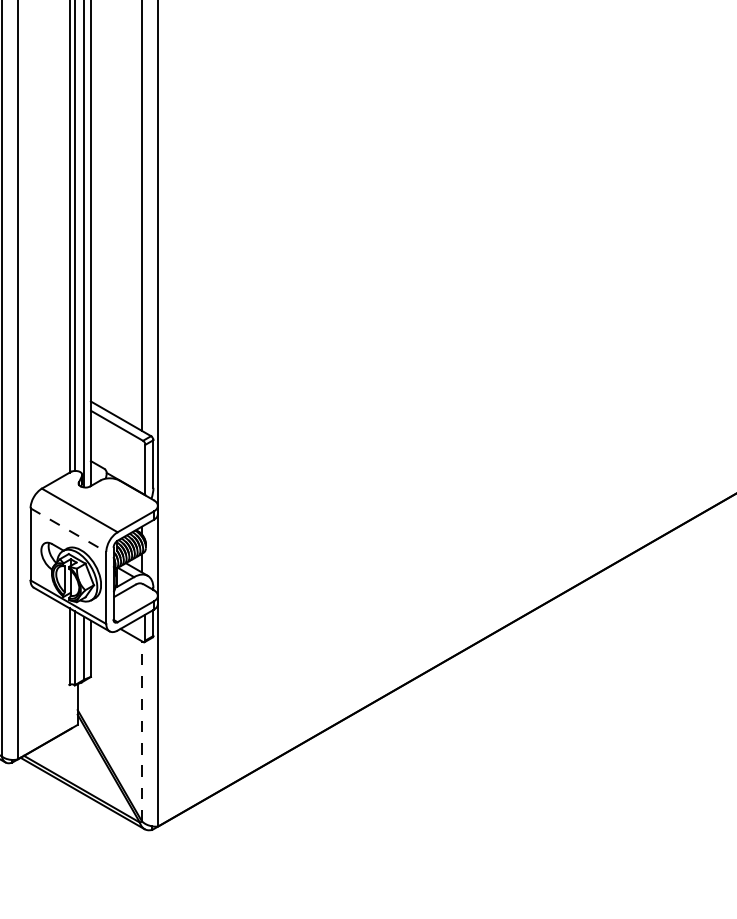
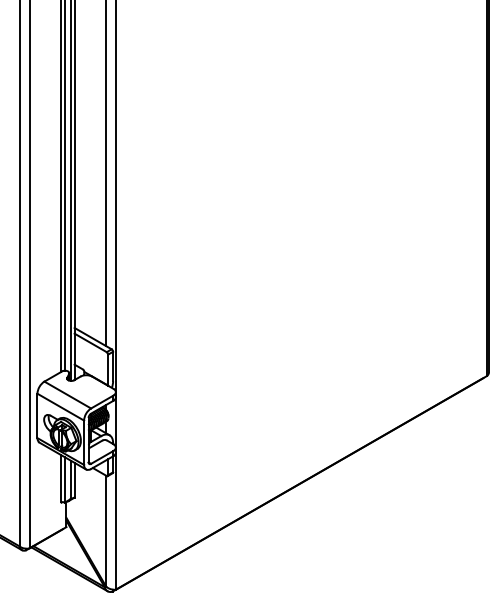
line: (67, 530) -> (60, 407), dashed -> solid
line: (142, 730) -> (106, 530), dashed -> solid

